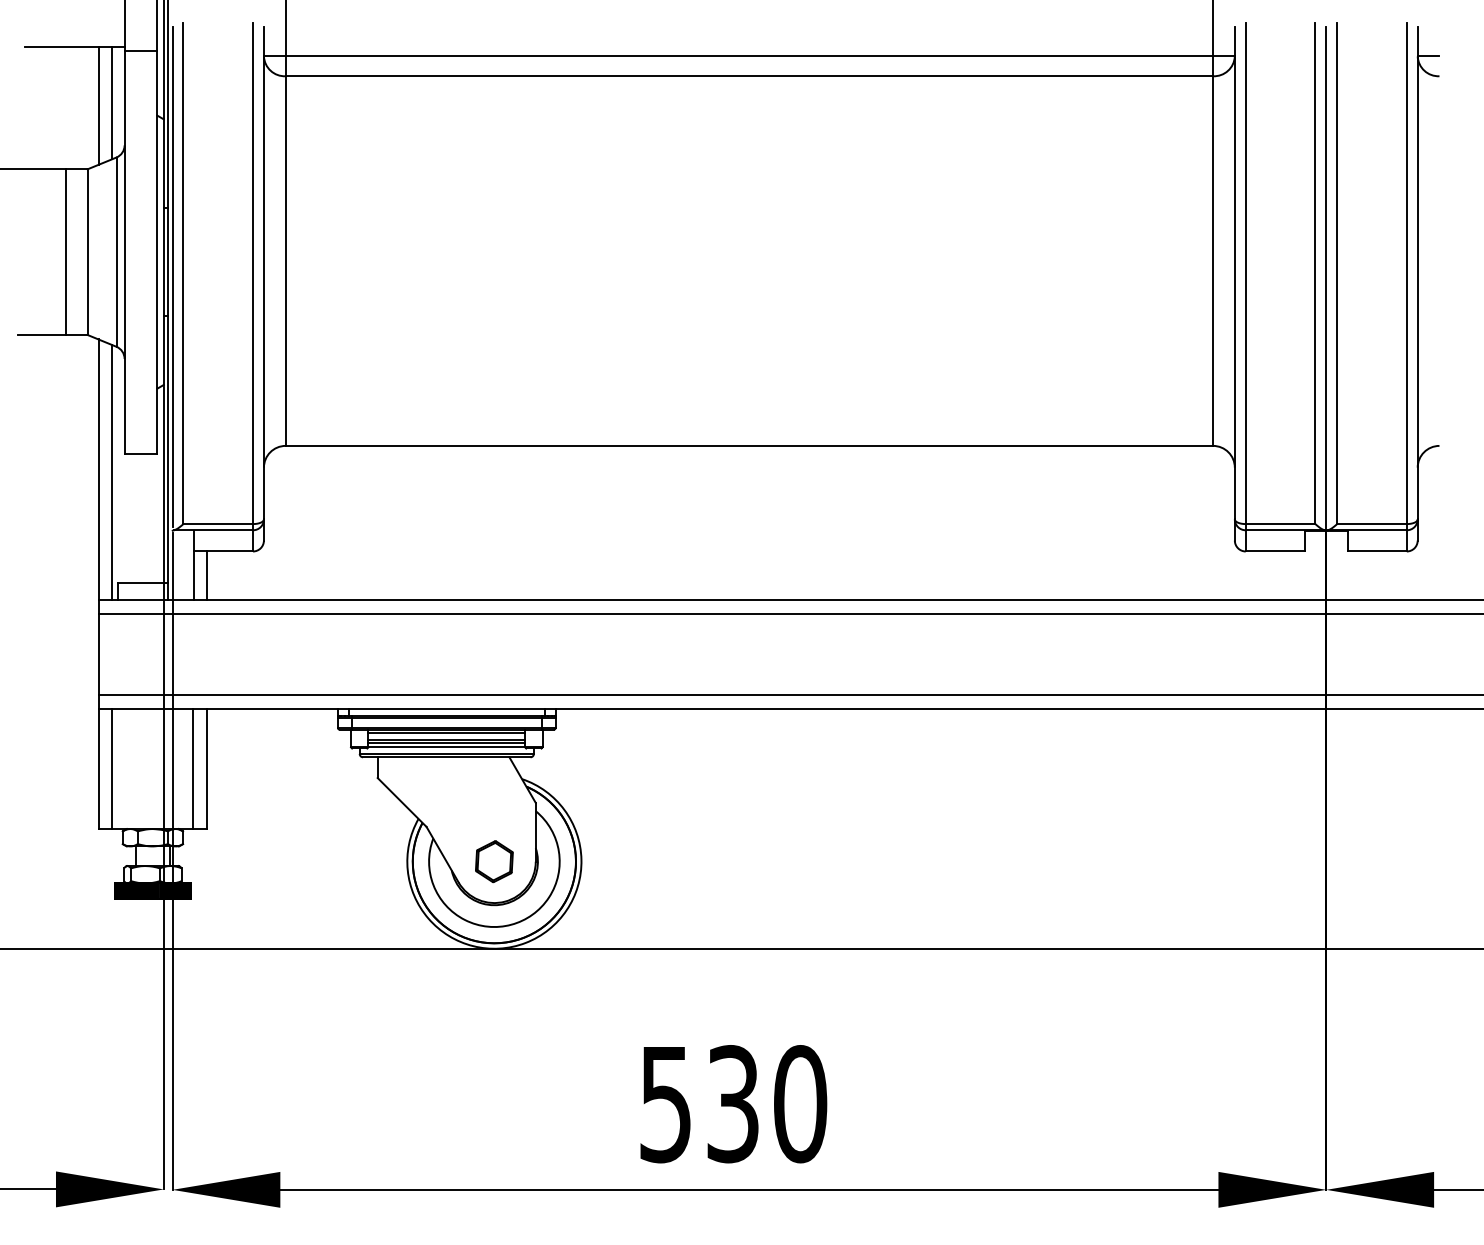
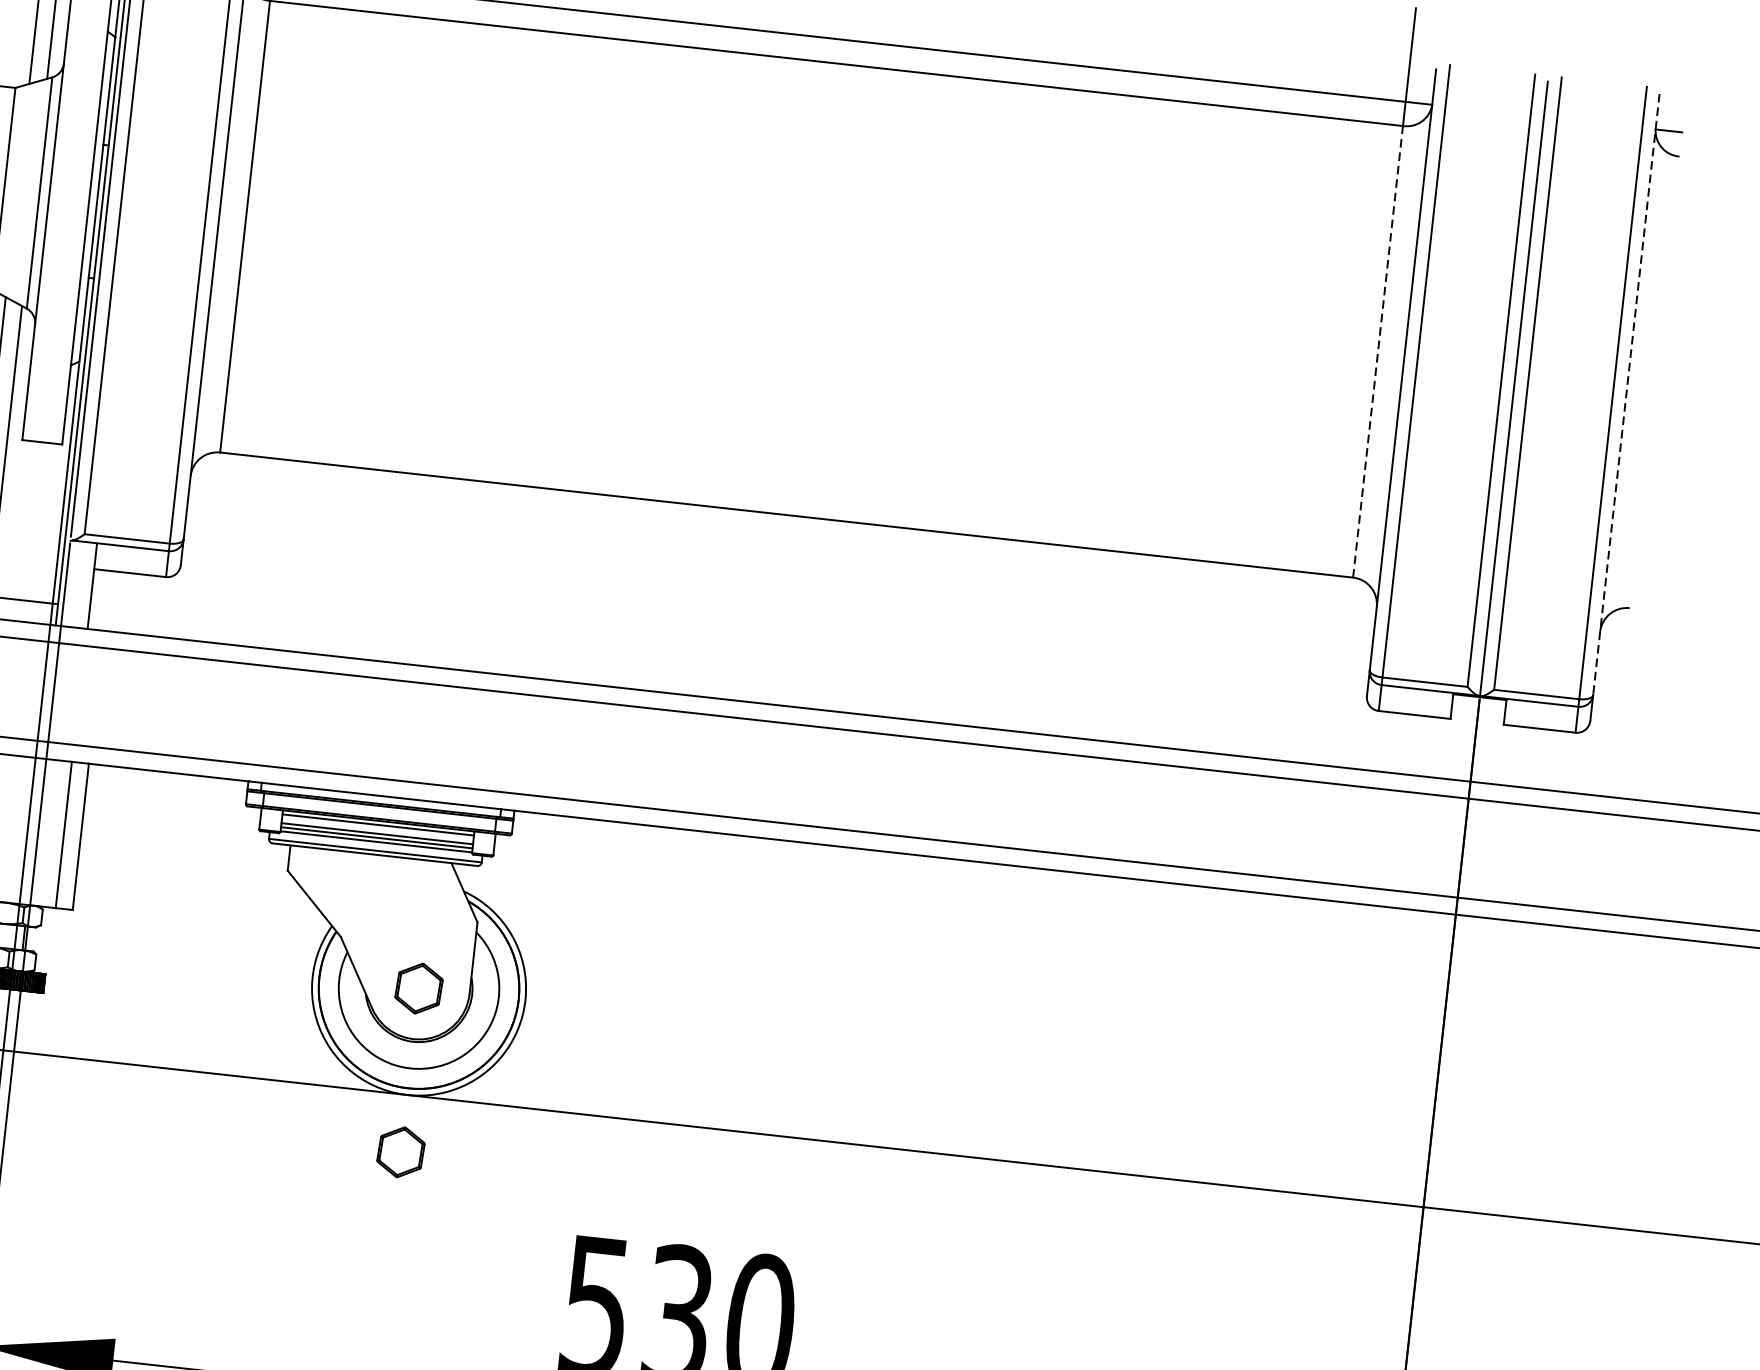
line: (1213, 261) -> (1378, 352), solid -> dashed
line: (1417, 273) -> (1626, 394), solid -> dashed
line: (207, 575) -> (107, 600), removed
part: (494, 995) -> (401, 1152), added

